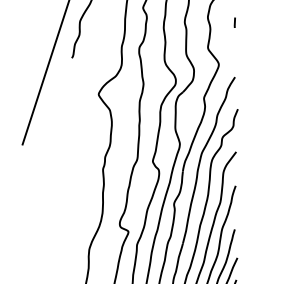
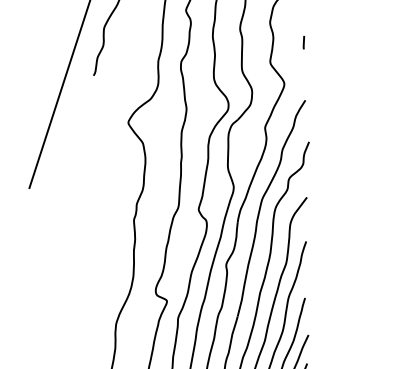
line: (234, 22) -> (303, 42), moved

